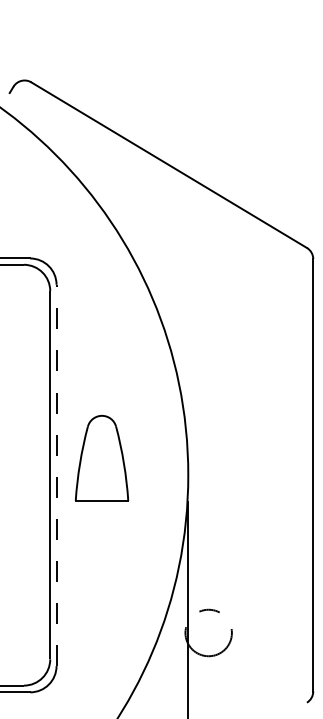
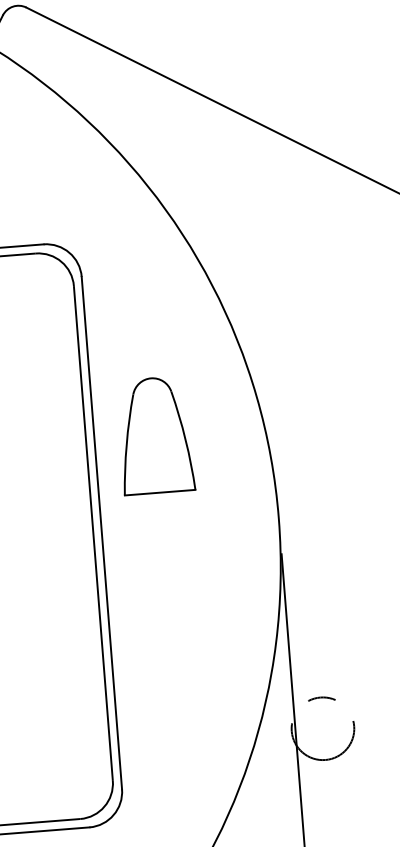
part: (101, 458) -> (154, 435), moved
line: (56, 475) -> (101, 533), dashed -> solid

